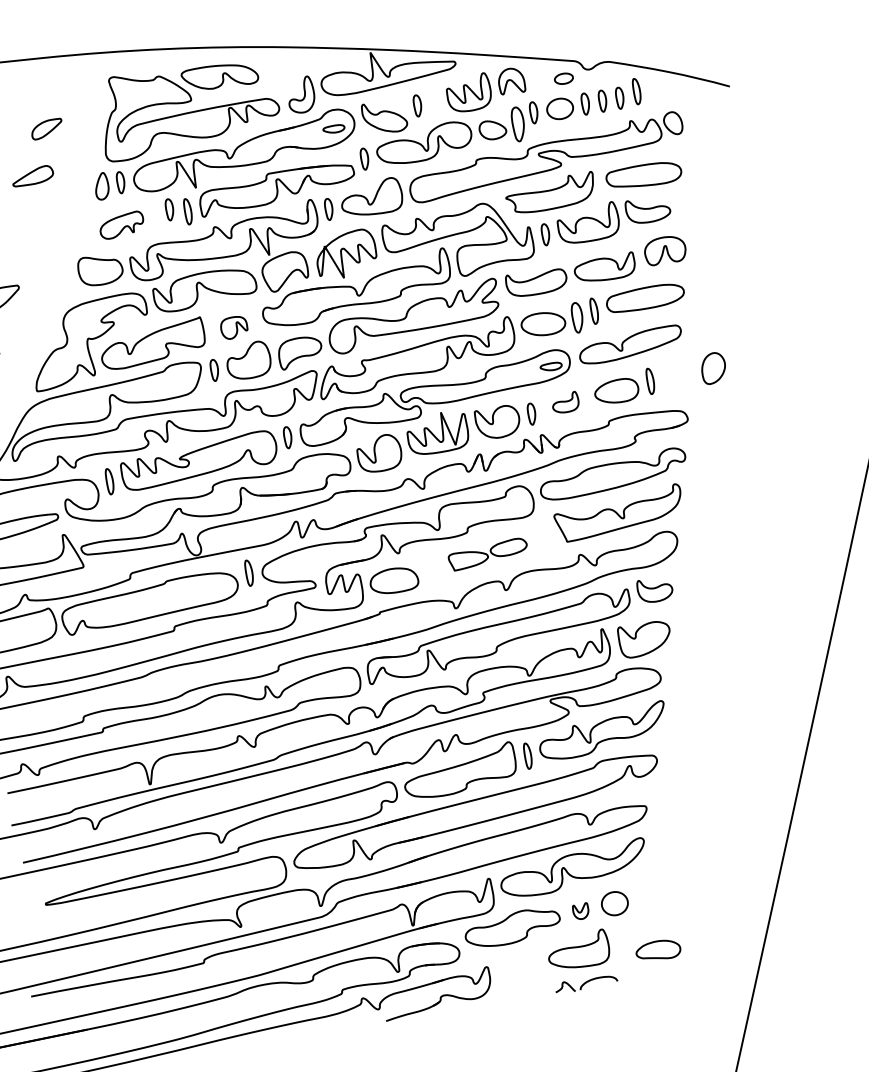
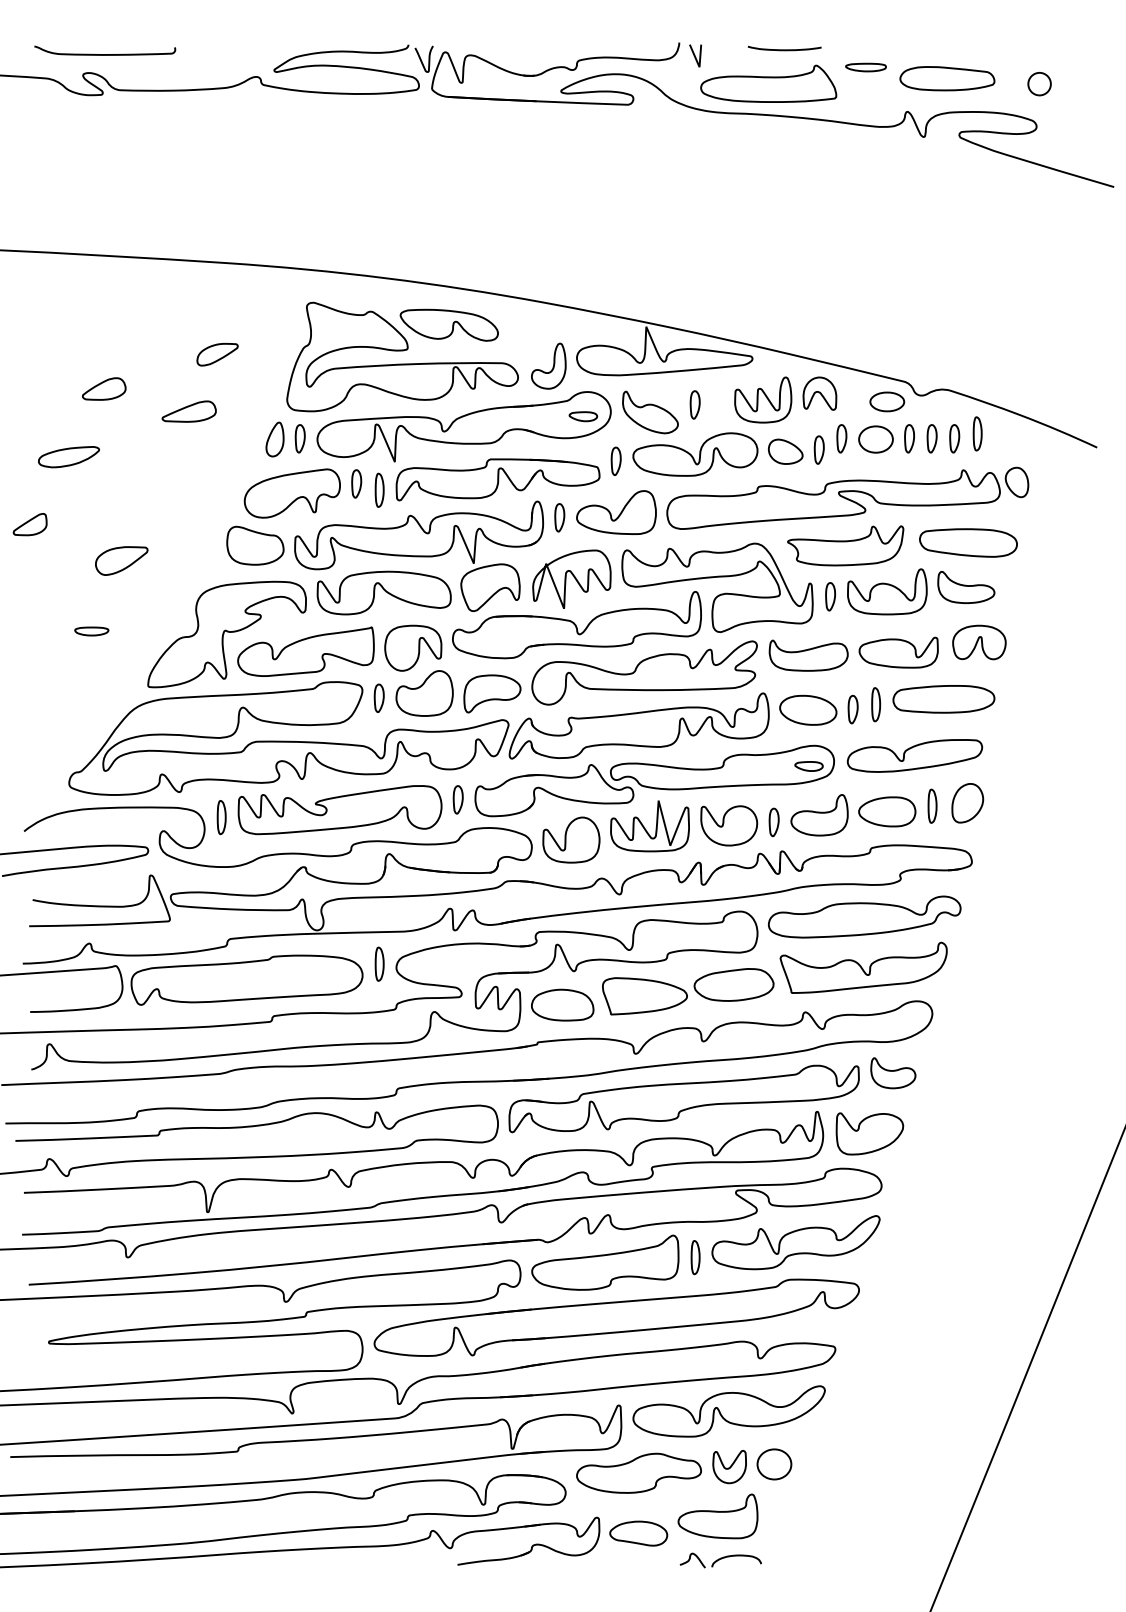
part: (563, 78) -> (887, 401), size x1.43
part: (517, 123) -> (818, 449), size x0.62
part: (121, 225) -> (291, 493), size x1.67
part: (577, 317) -> (852, 709), size x0.71
part: (234, 327) -> (413, 647), size x1.67
part: (713, 368) -> (967, 803), moved
part: (565, 402) -> (819, 815), size x1.67
part: (488, 554) -> (688, 991), size x1.67
part: (581, 911) -> (729, 1467), size x1.67
part: (658, 950) -> (638, 1533), moved

